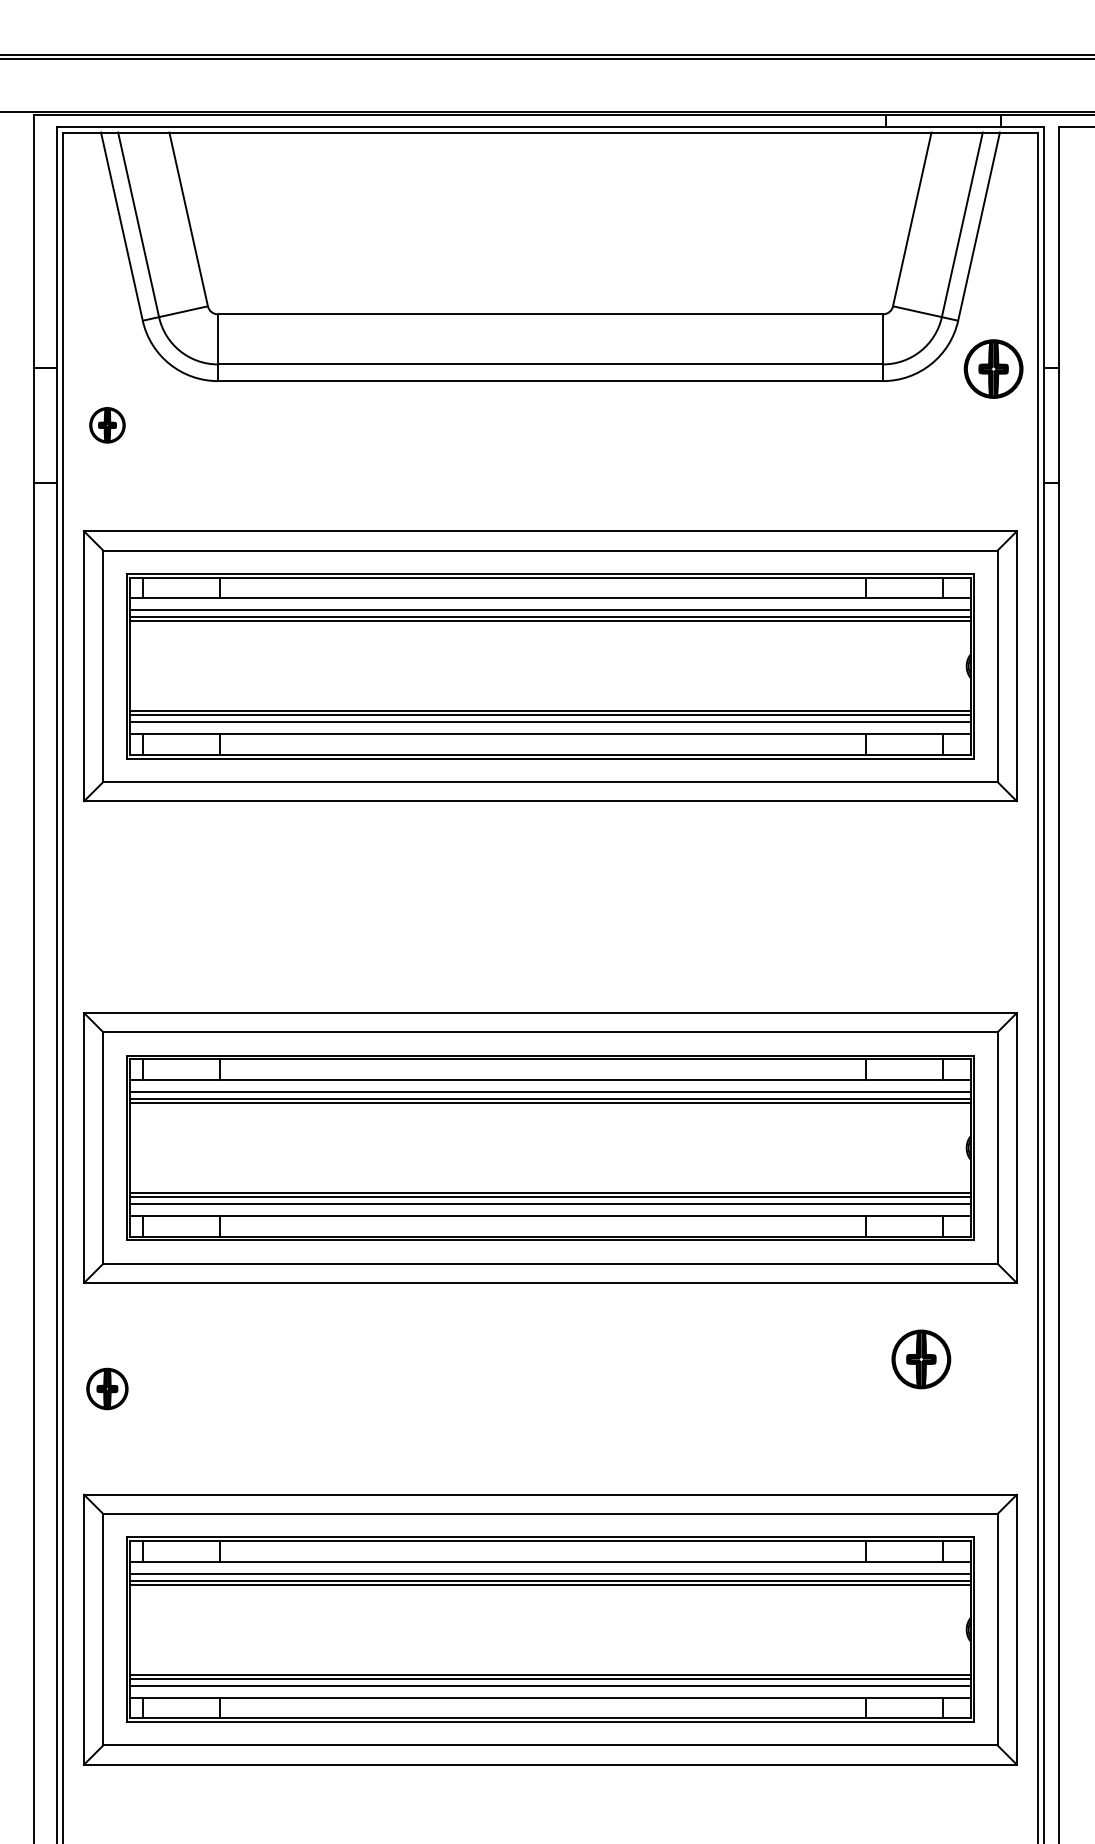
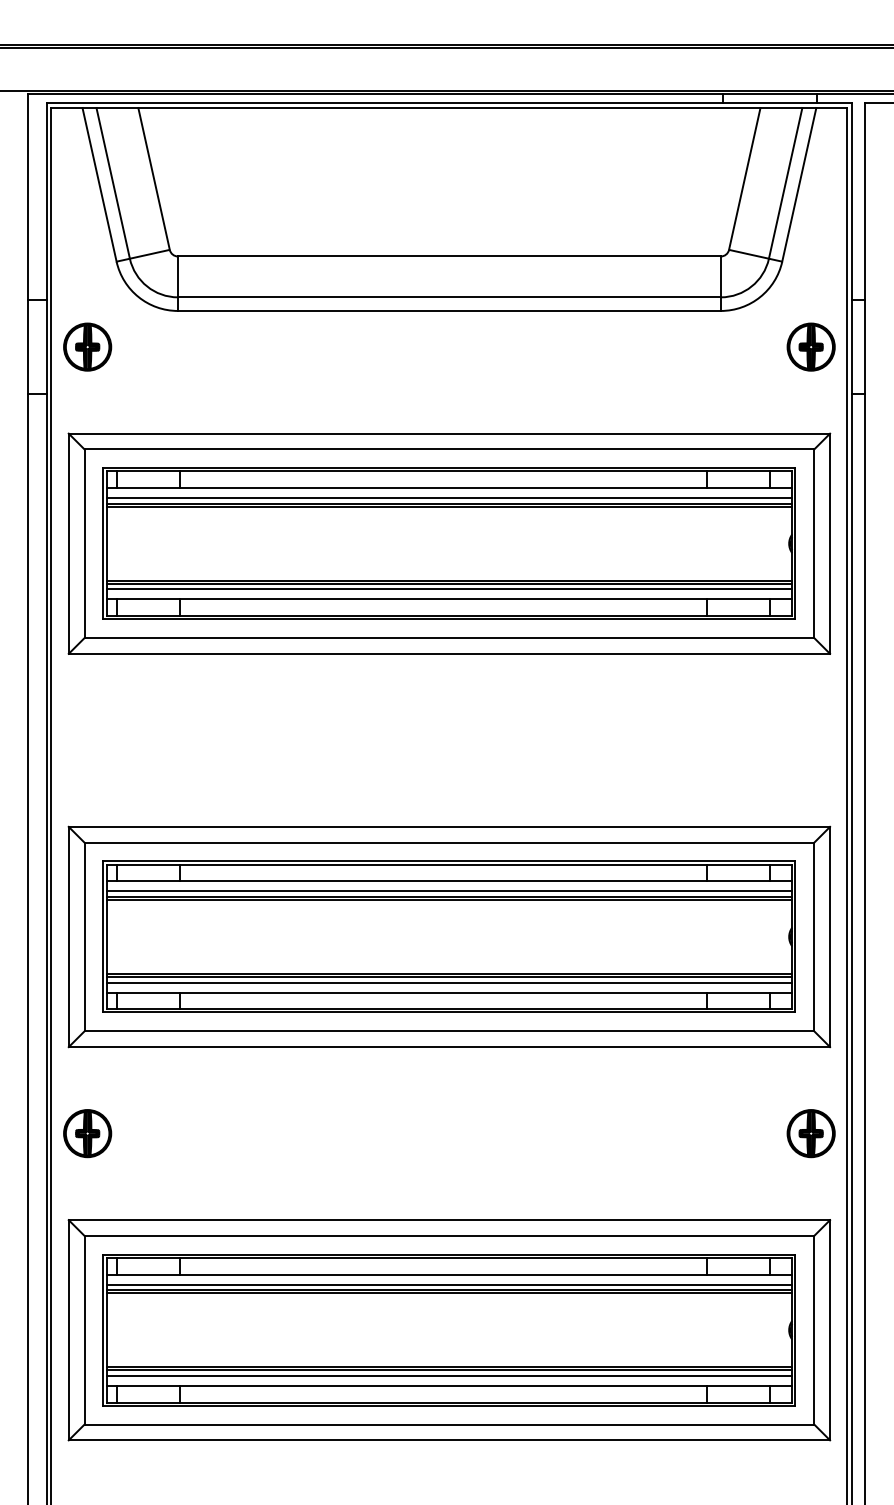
part: (992, 368) -> (810, 346), moved
part: (107, 424) -> (87, 346), size x1.67
part: (920, 1359) -> (810, 1133), moved
part: (107, 1388) -> (87, 1133), size x1.43

